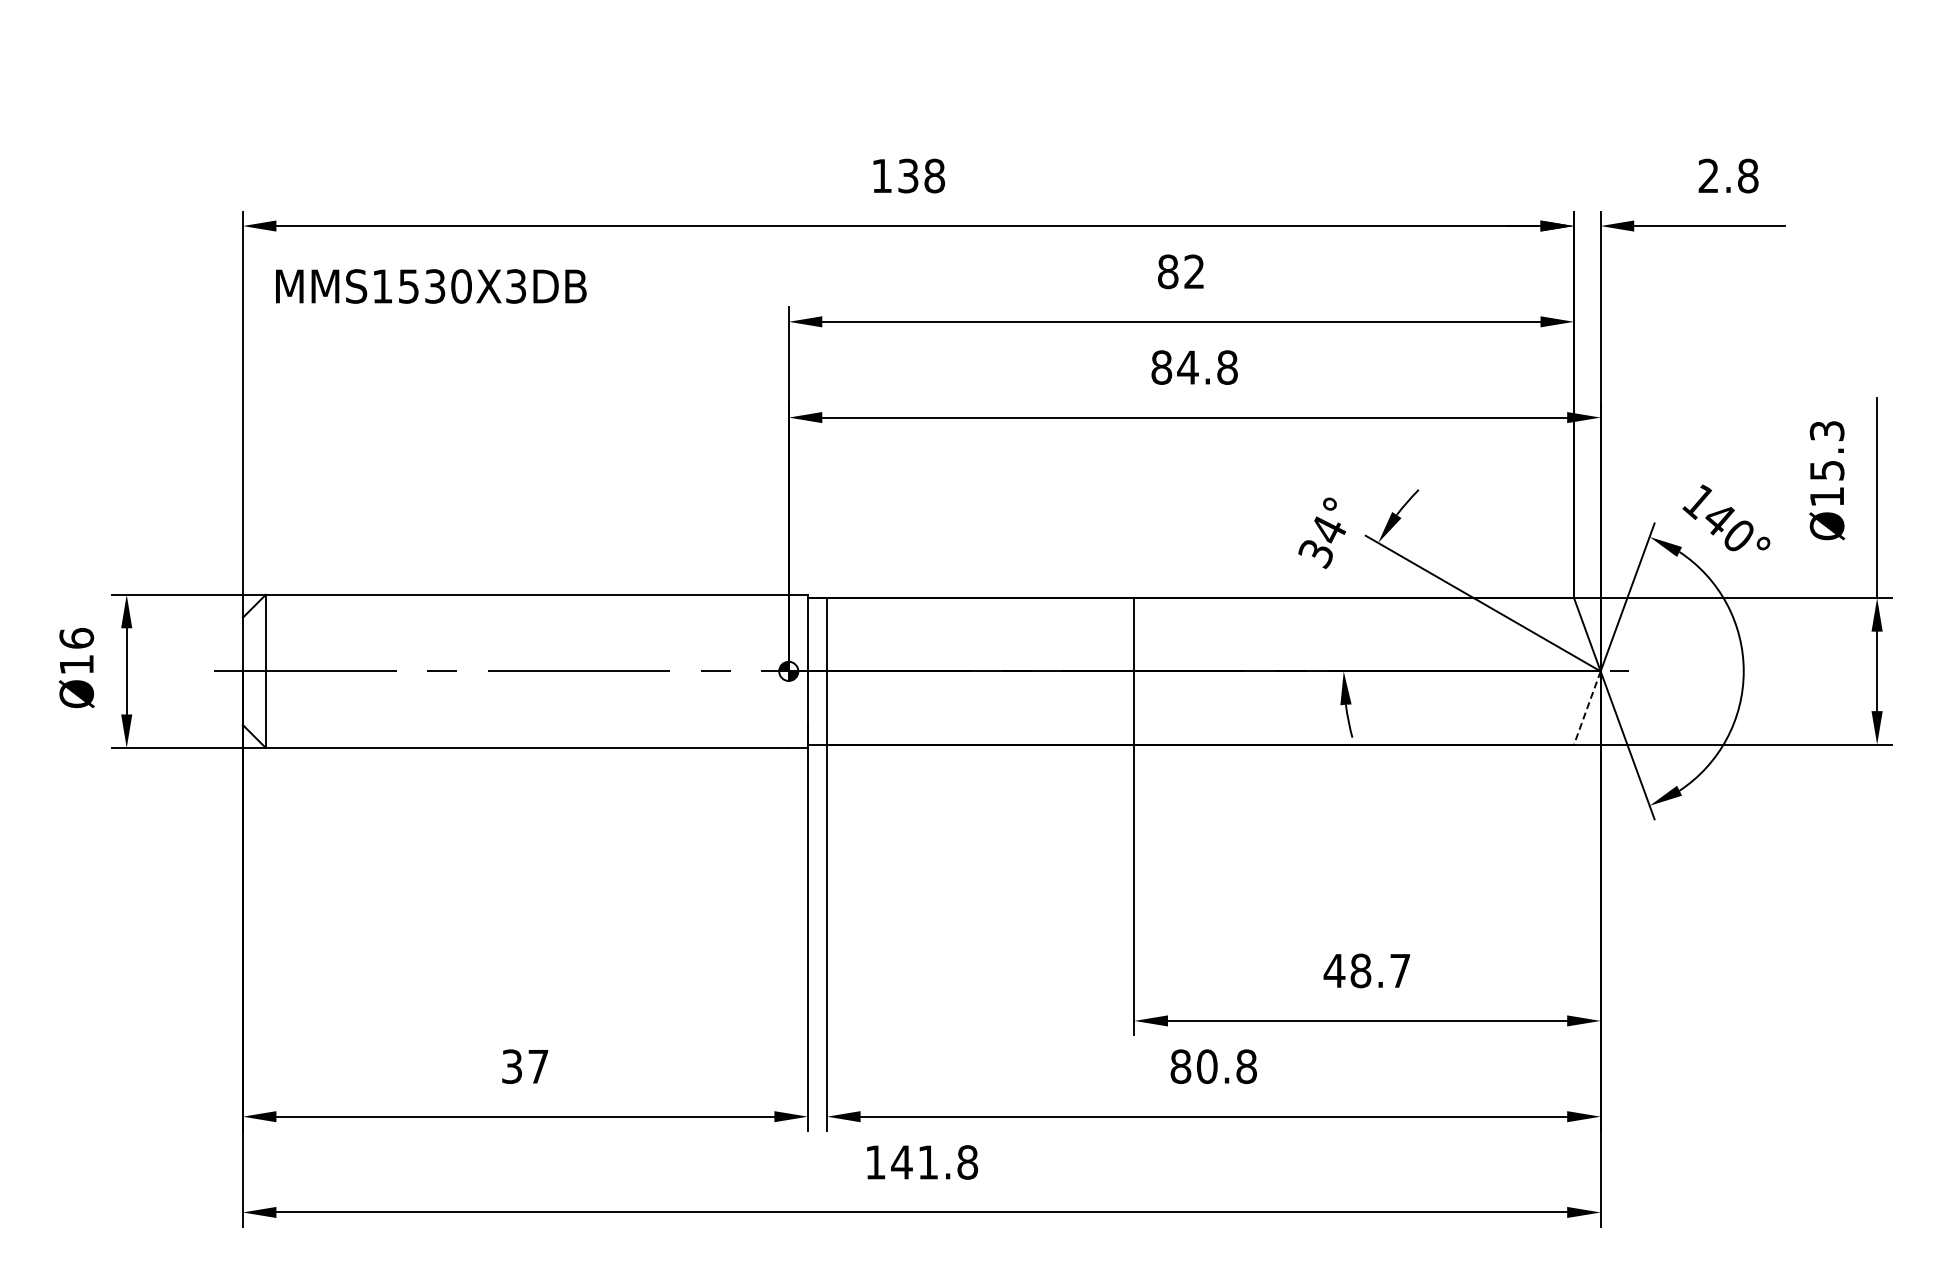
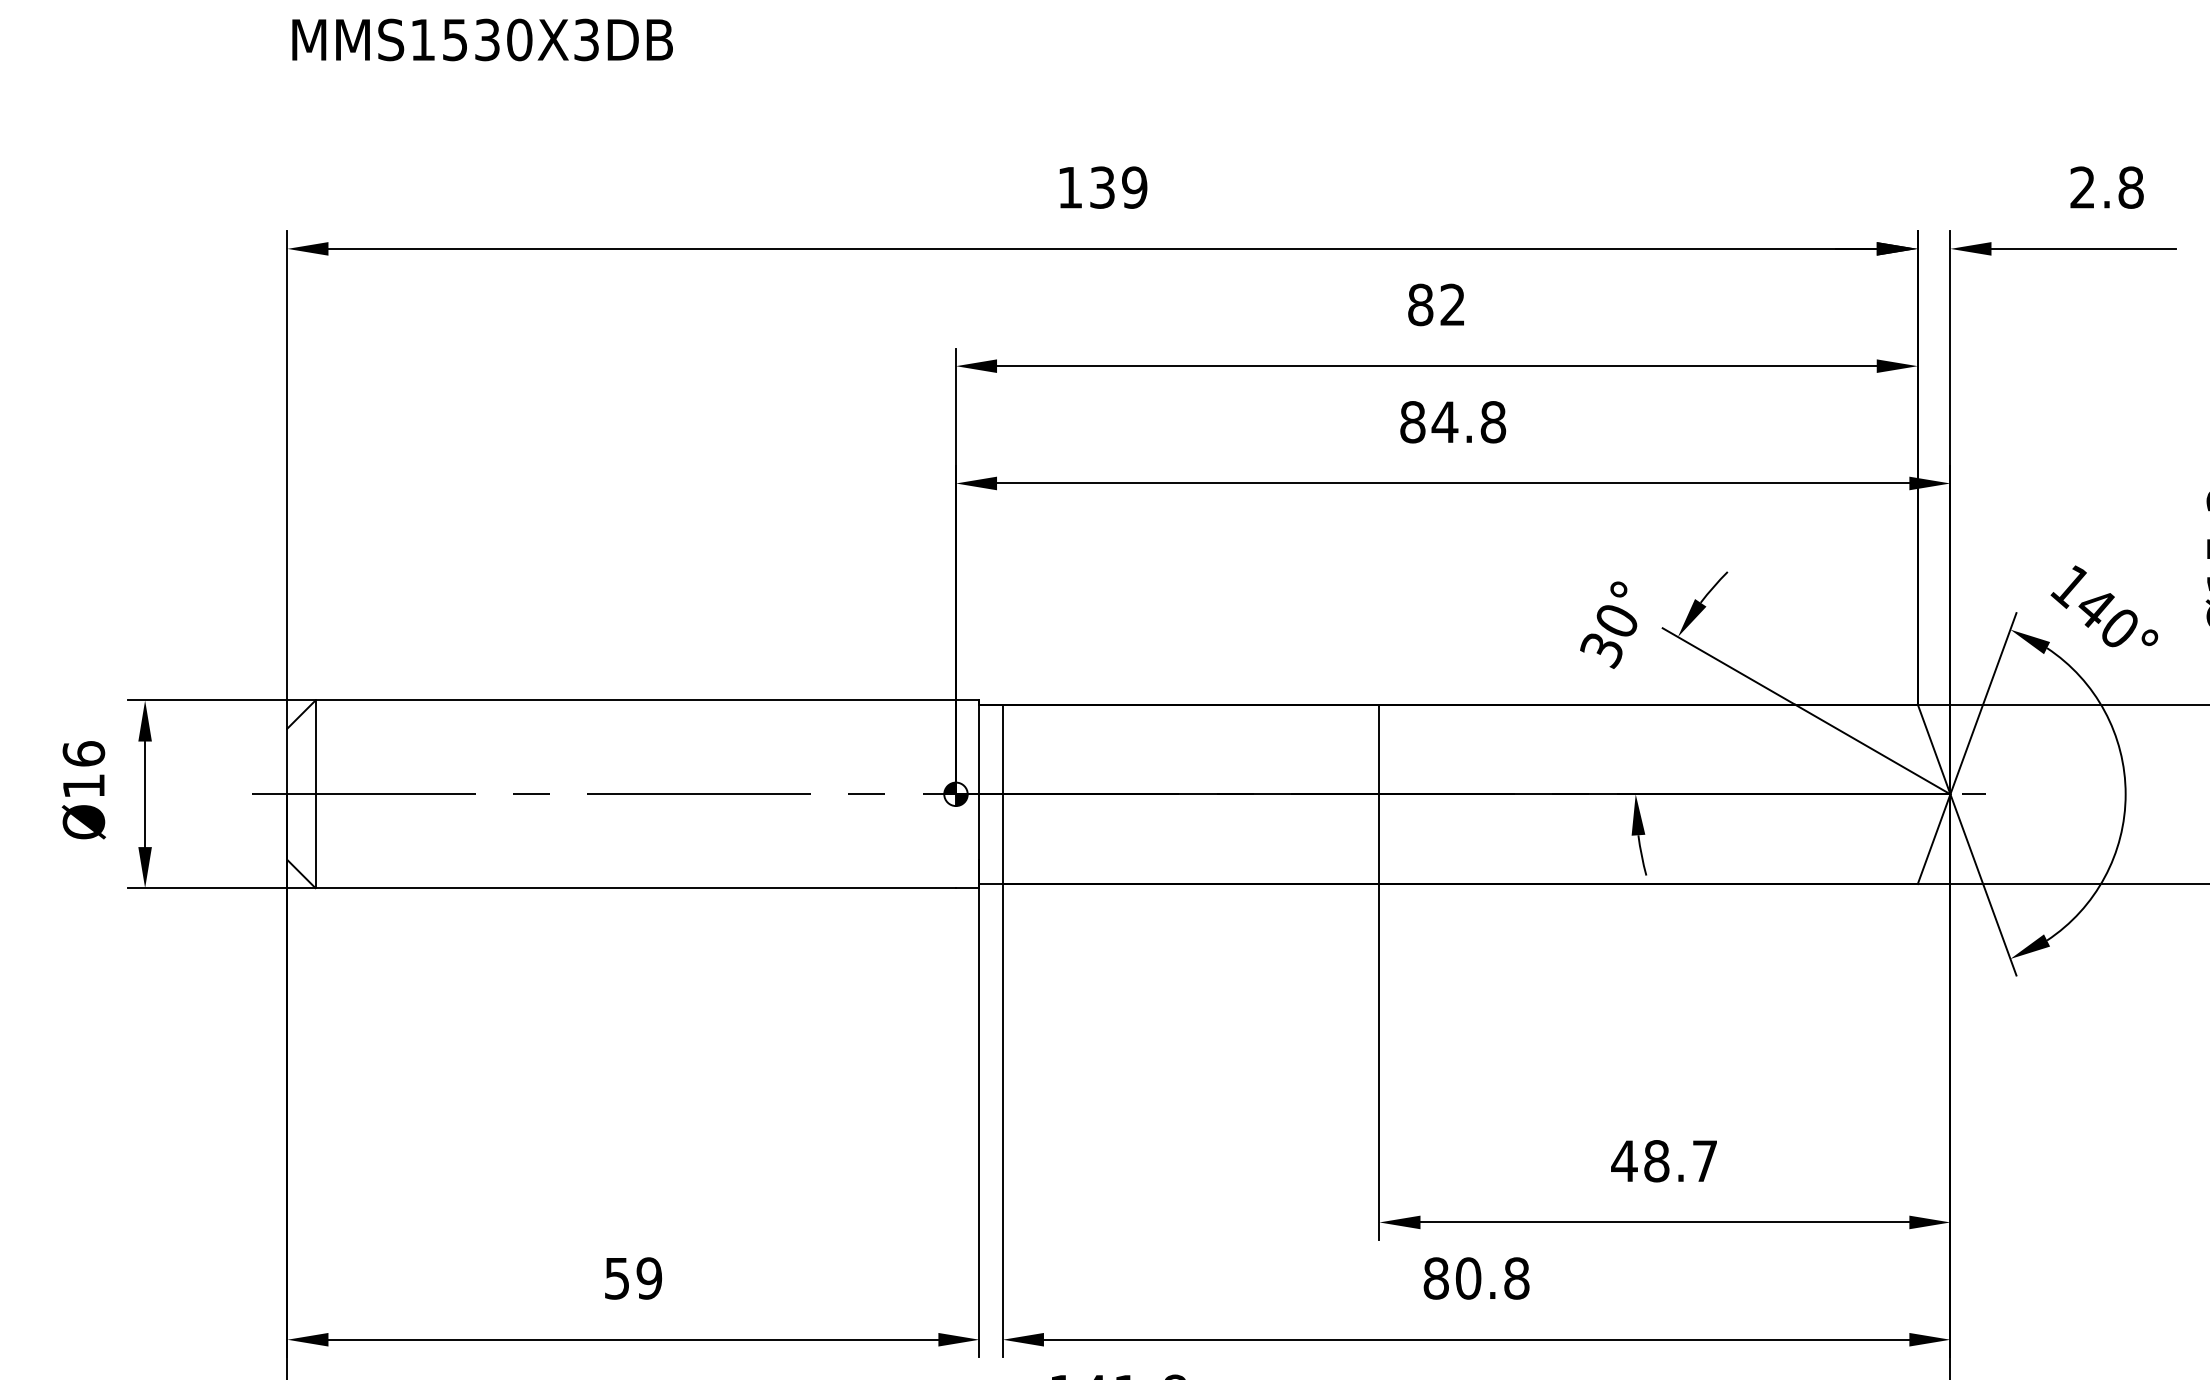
text: (934, 175) -> (1134, 186), 138 -> 139
text: (431, 286) -> (482, 39), moved
text: (1329, 529) -> (1618, 620), 34° -> 30°
line: (1587, 708) -> (1934, 839), dashed -> solid
text: (525, 1066) -> (633, 1278), 37 -> 59

